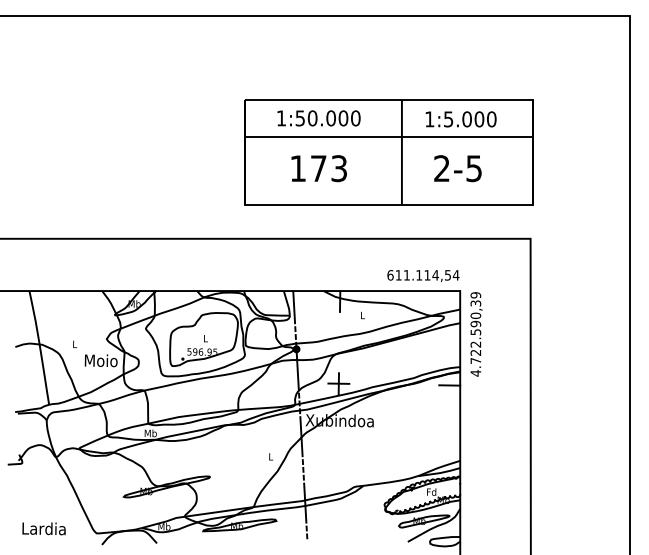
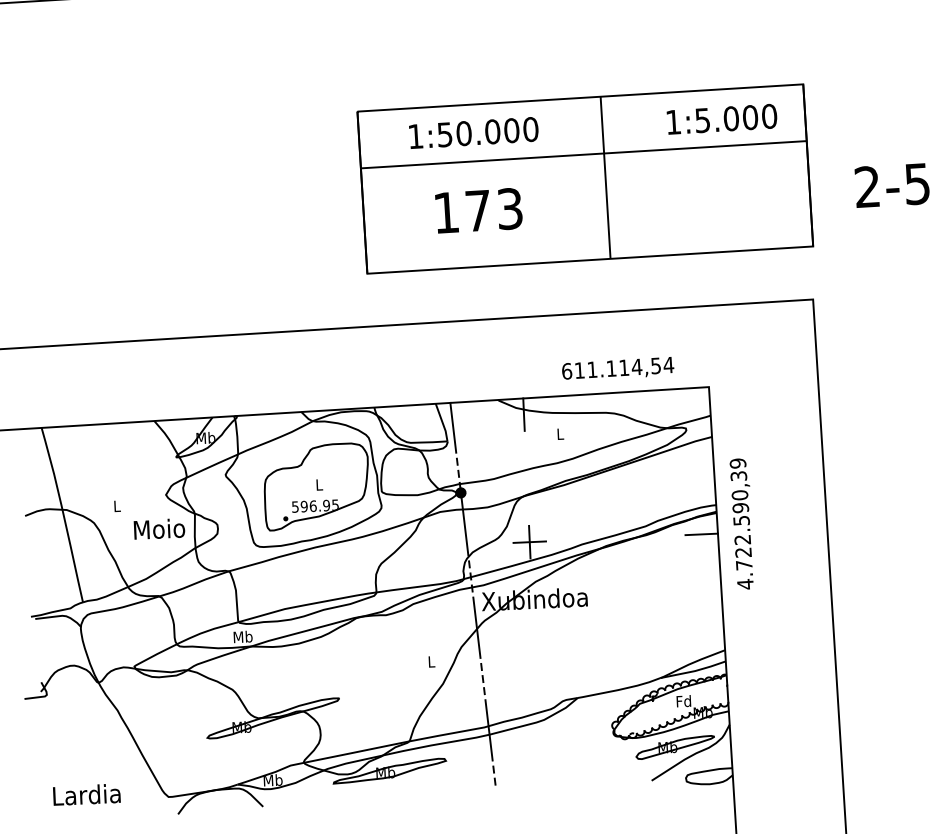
text: (460, 119) -> (721, 119), moved
text: (457, 168) -> (891, 185), moved
text: (423, 276) -> (618, 370), moved
text: (476, 334) -> (742, 524), moved

